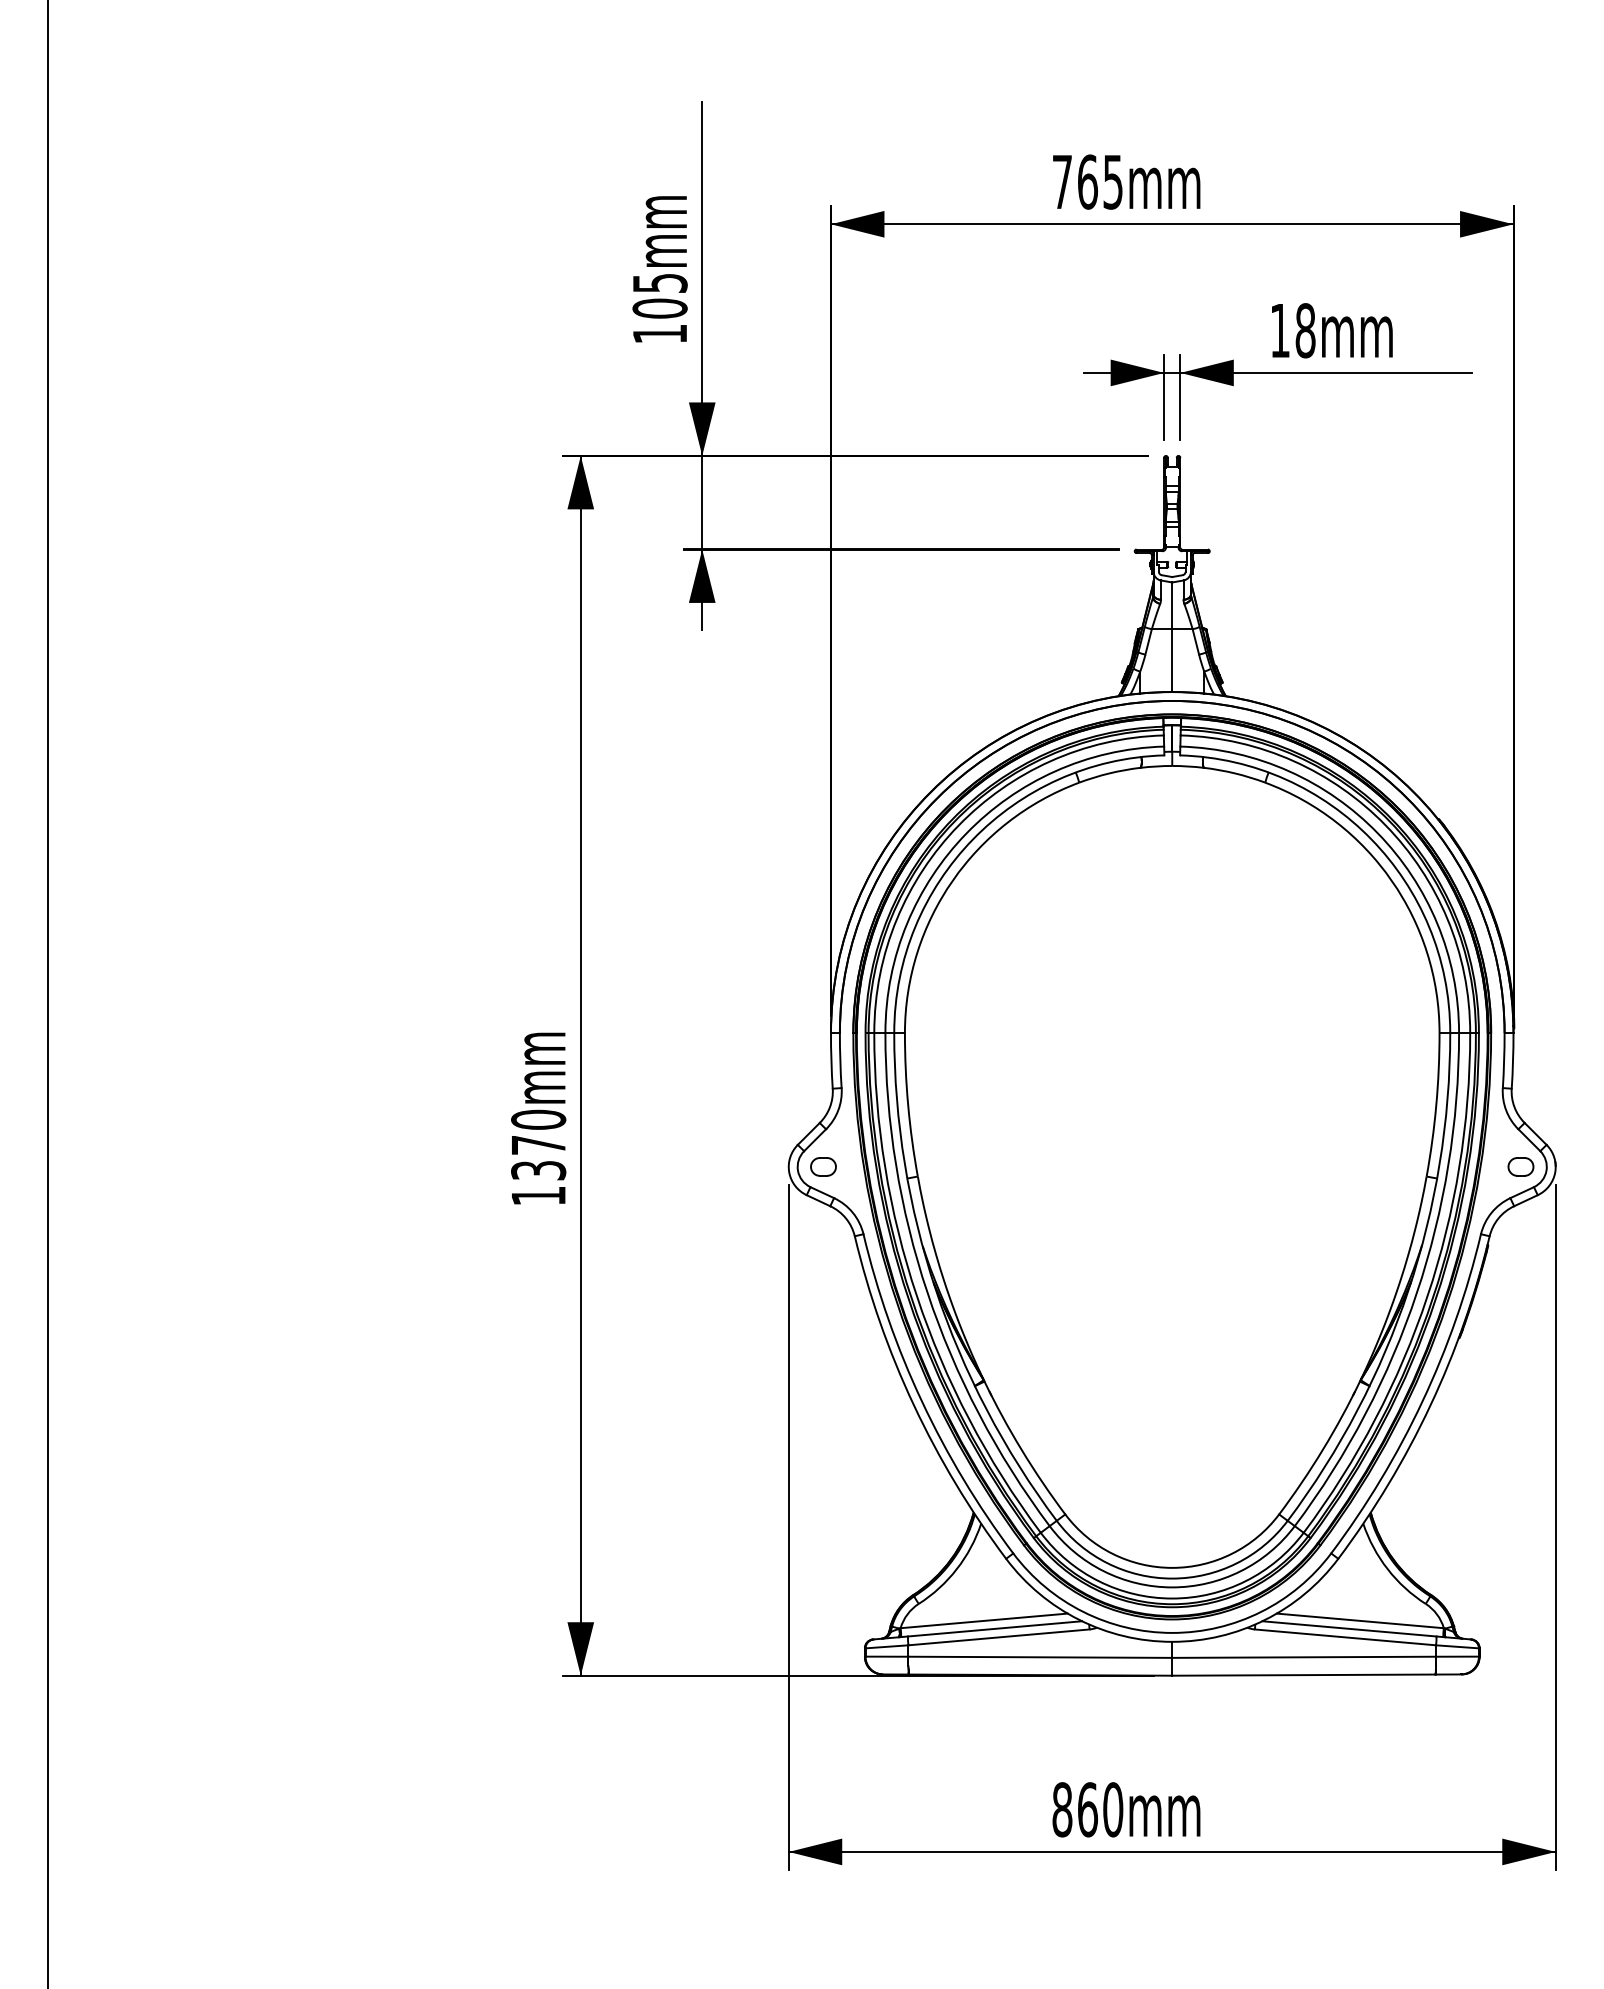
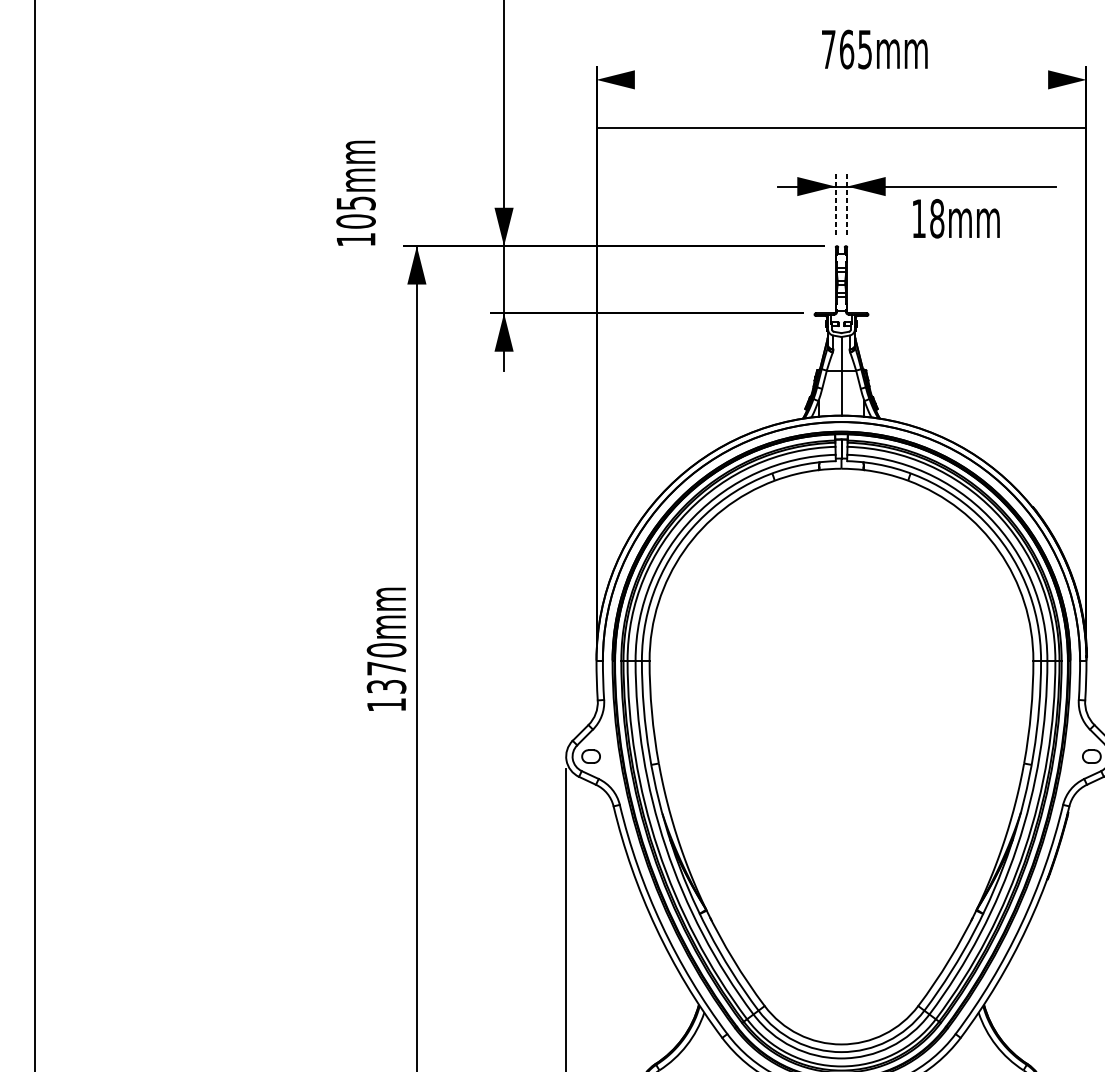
text: (1126, 181) -> (874, 49), moved
line: (1172, 224) -> (841, 128), moved
text: (659, 269) -> (355, 193), moved
text: (1332, 330) -> (956, 218), moved
line: (1164, 397) -> (835, 204), solid -> dashed
line: (1180, 397) -> (847, 204), solid -> dashed
text: (538, 1118) -> (386, 649), moved

